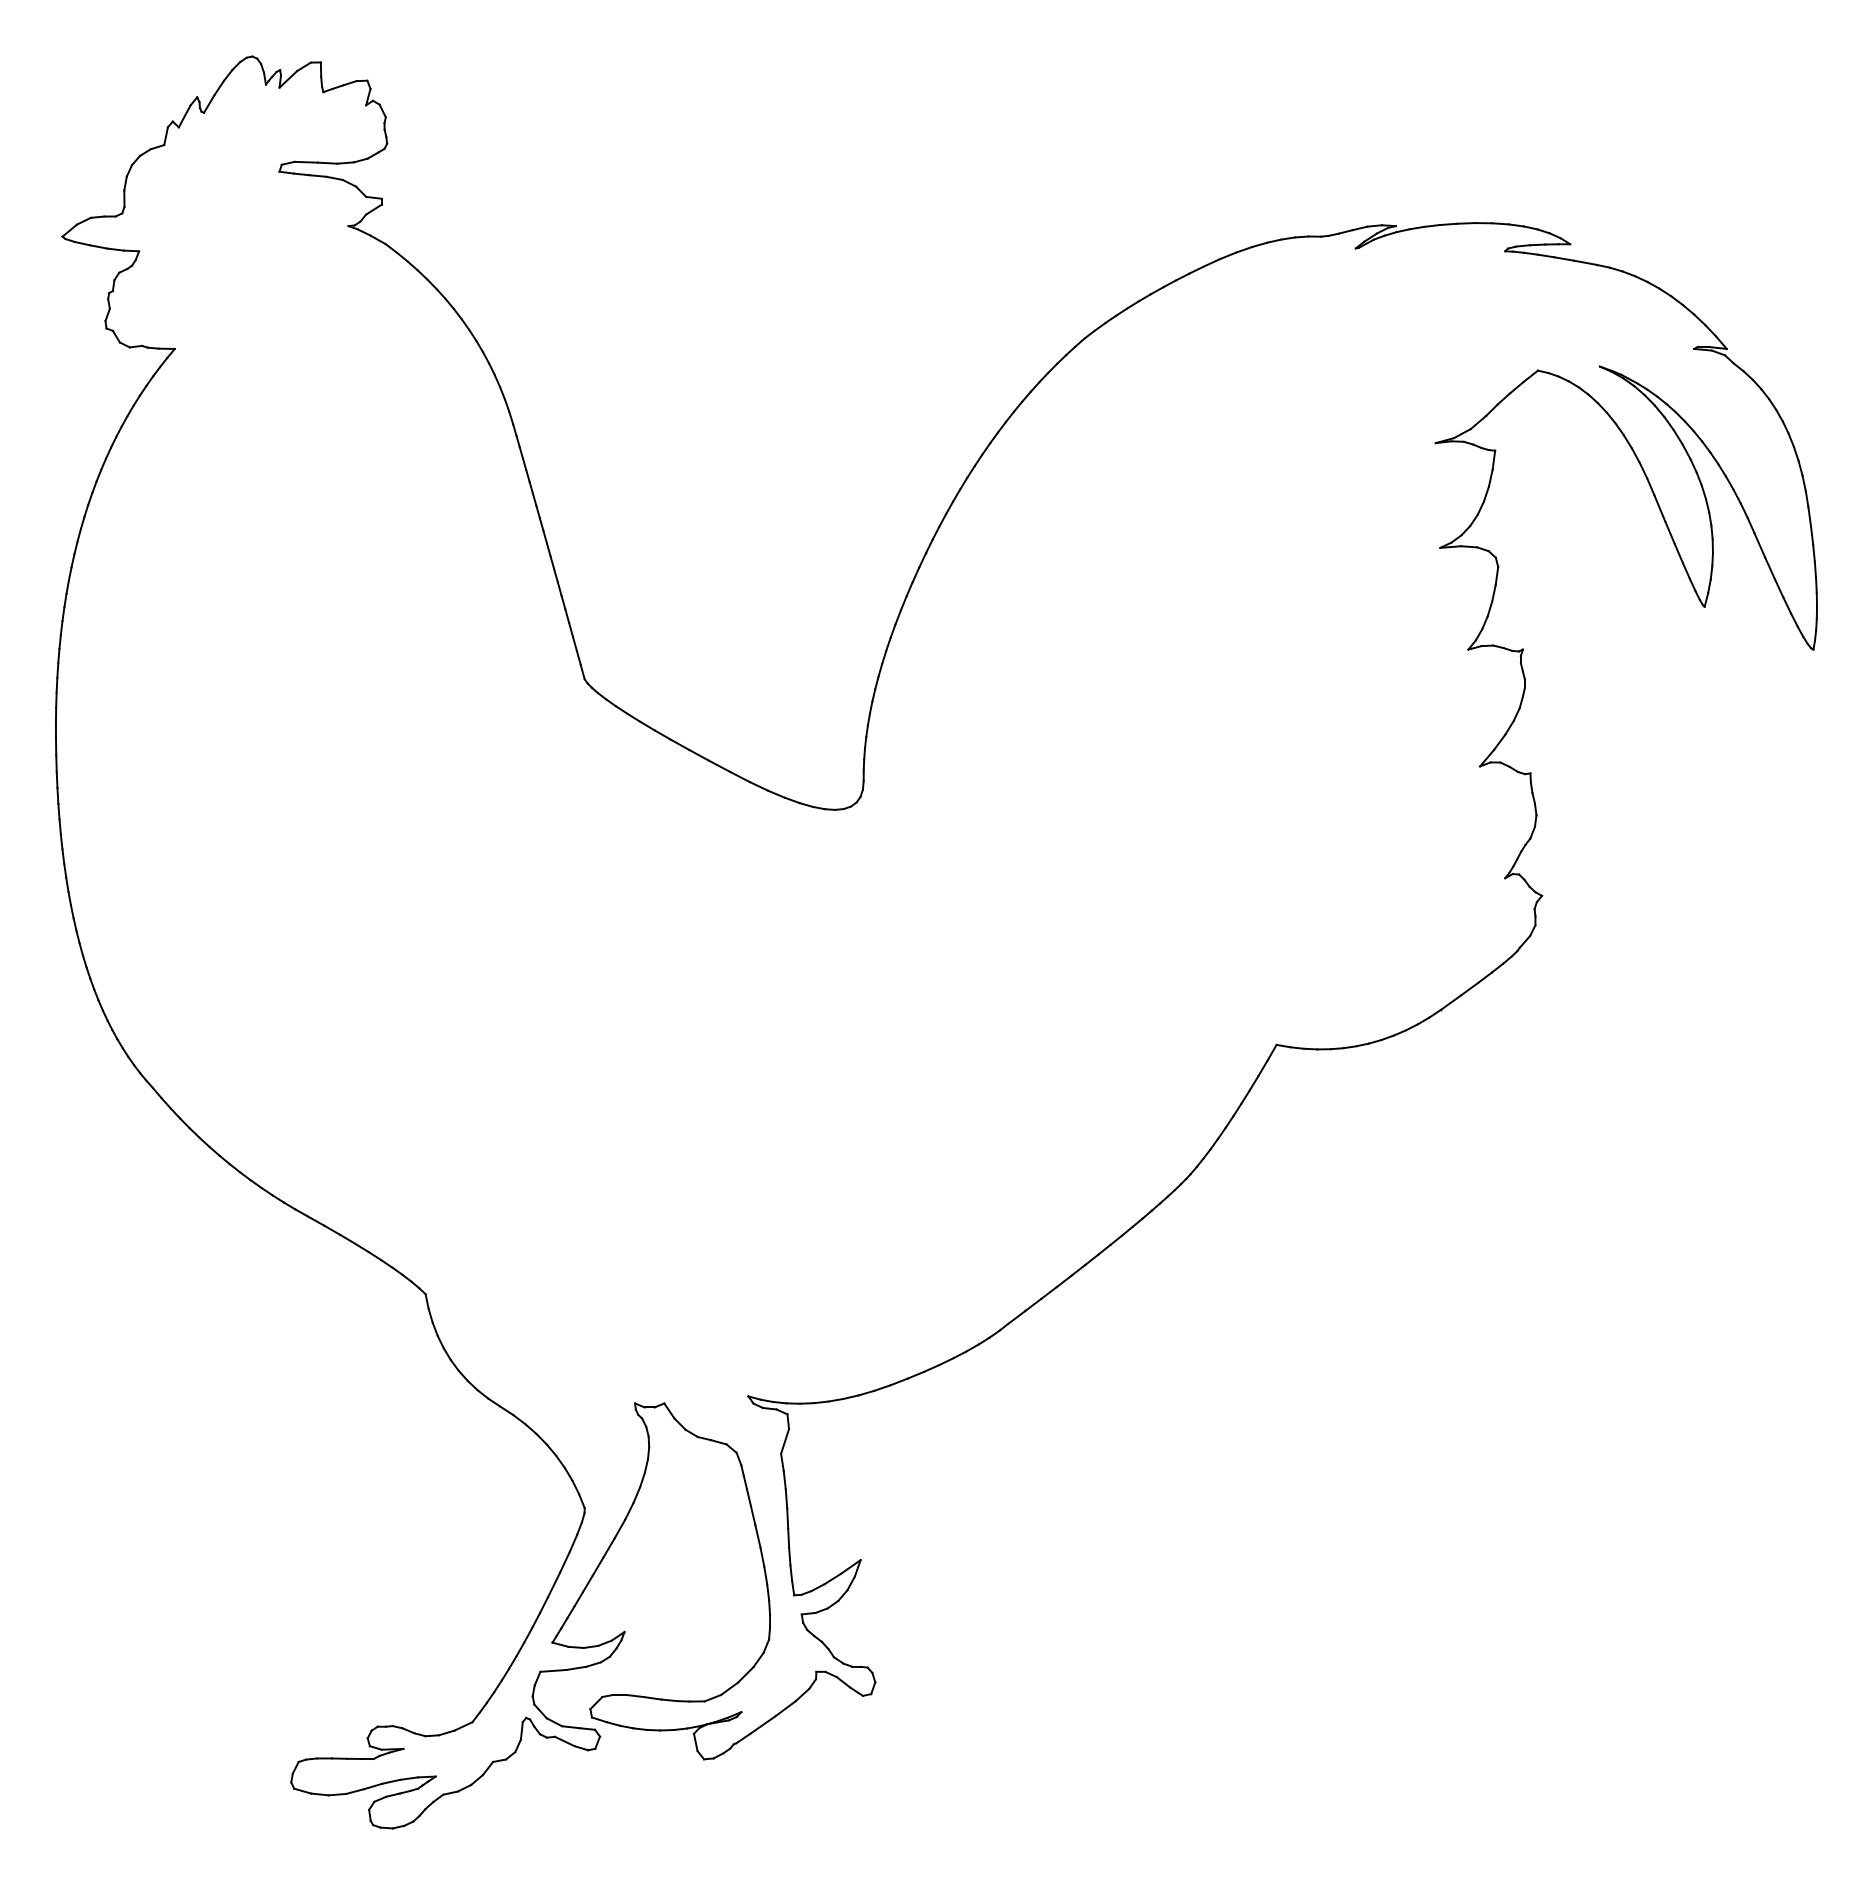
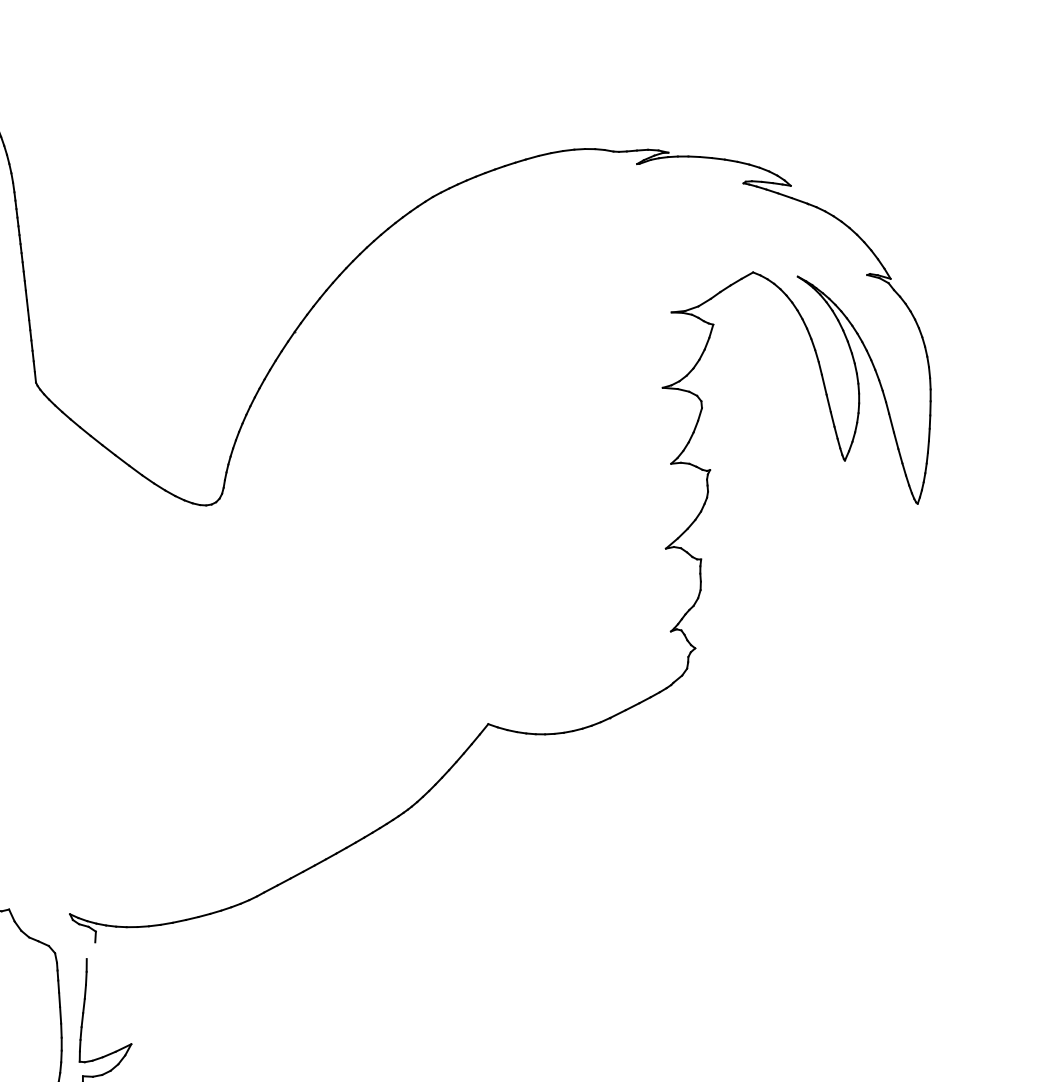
line: (785, 1441) -> (91, 950), removed

